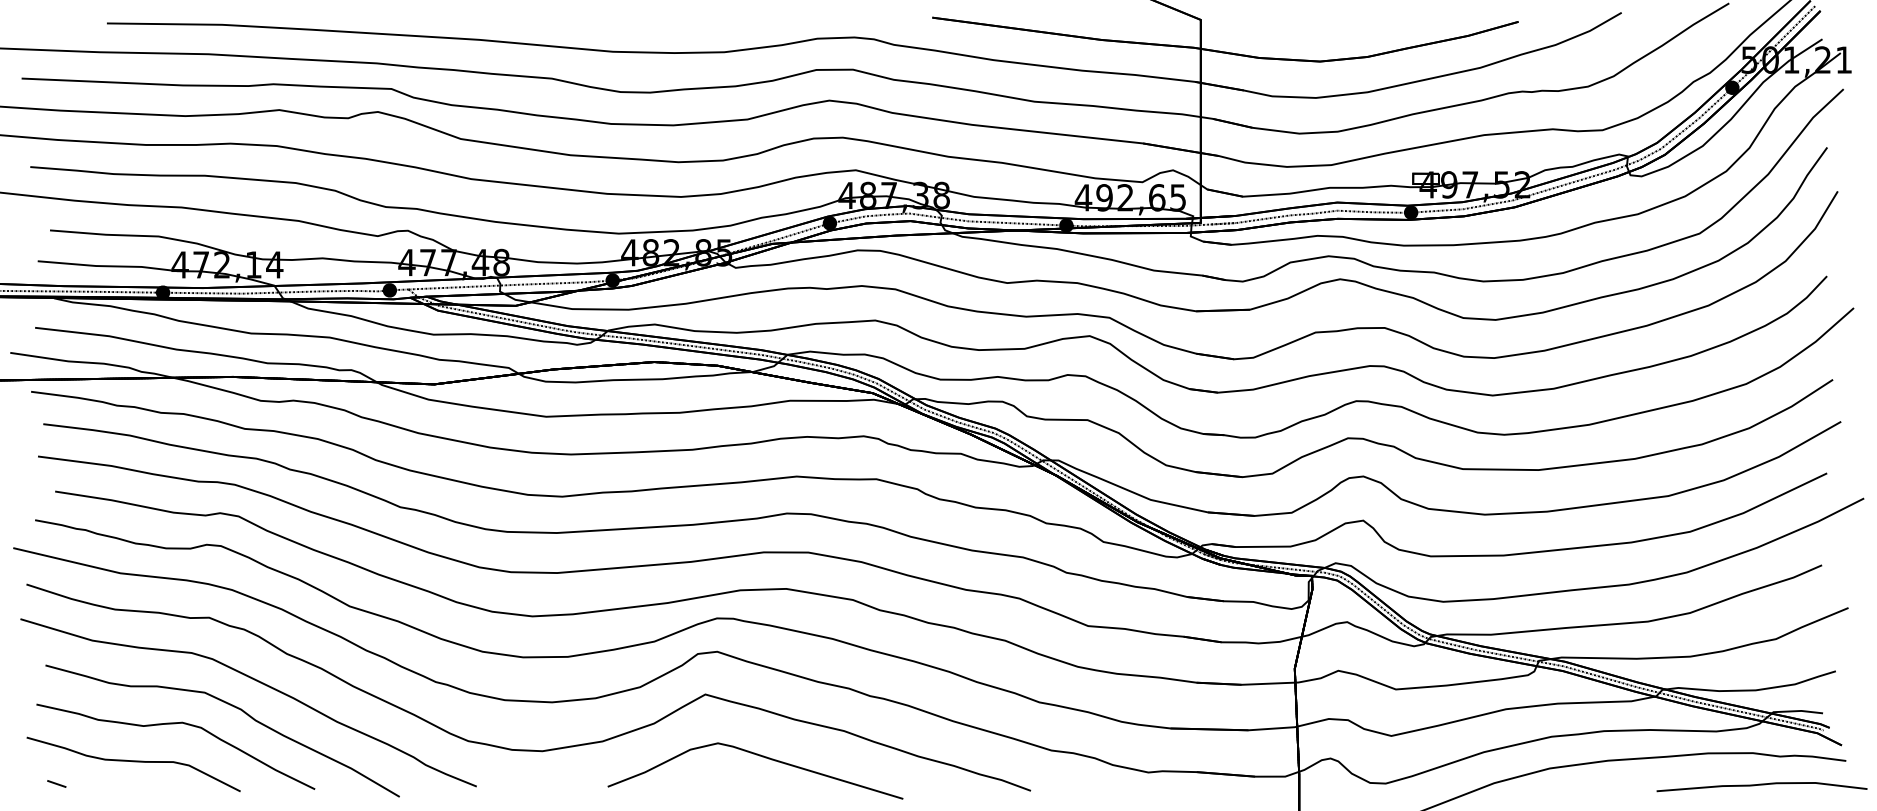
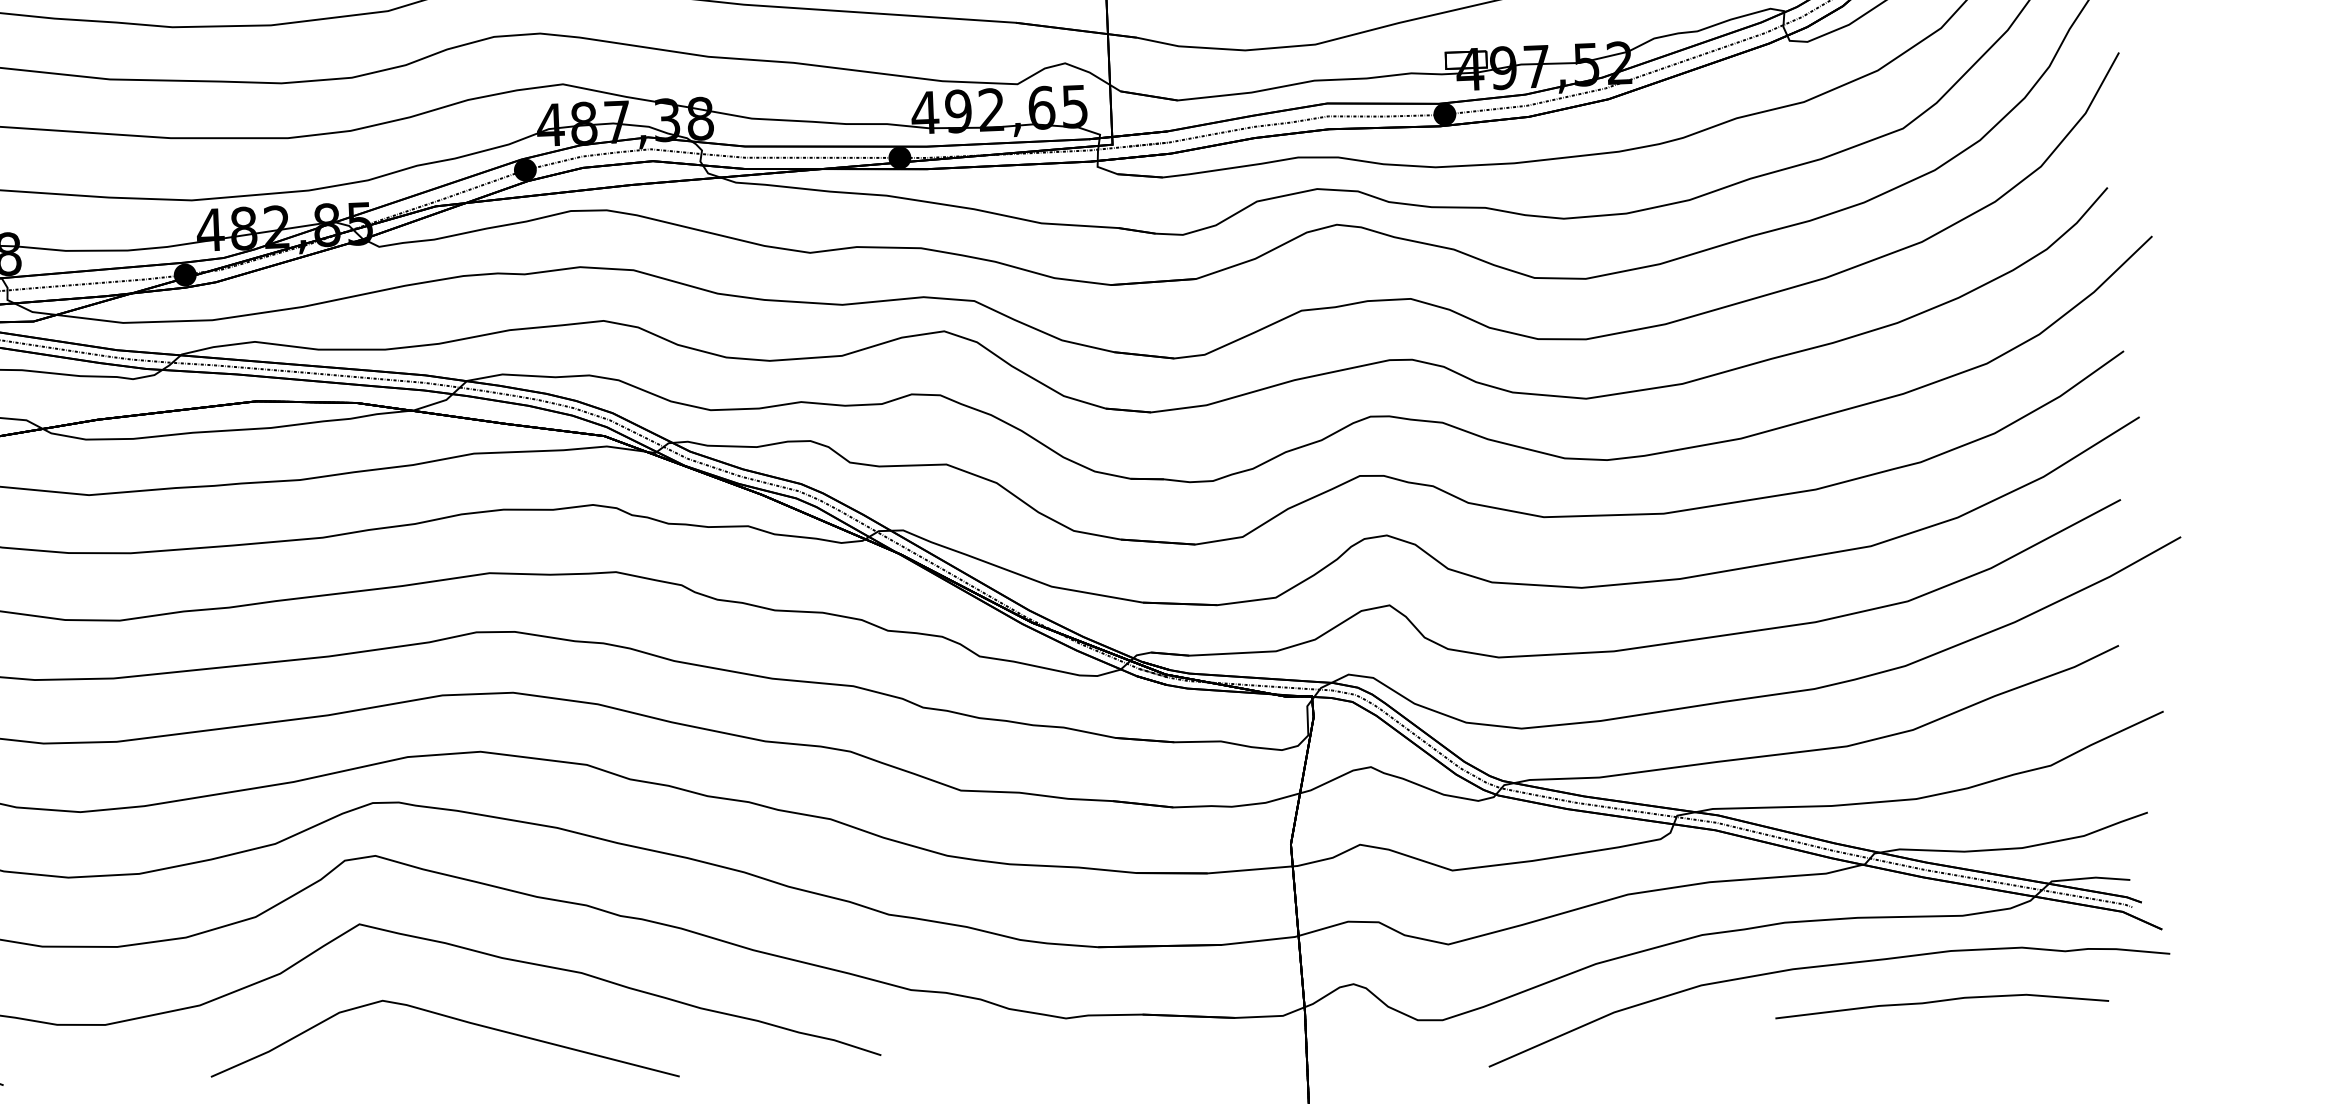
part: (1761, 787) -> (1941, 1005), moved

